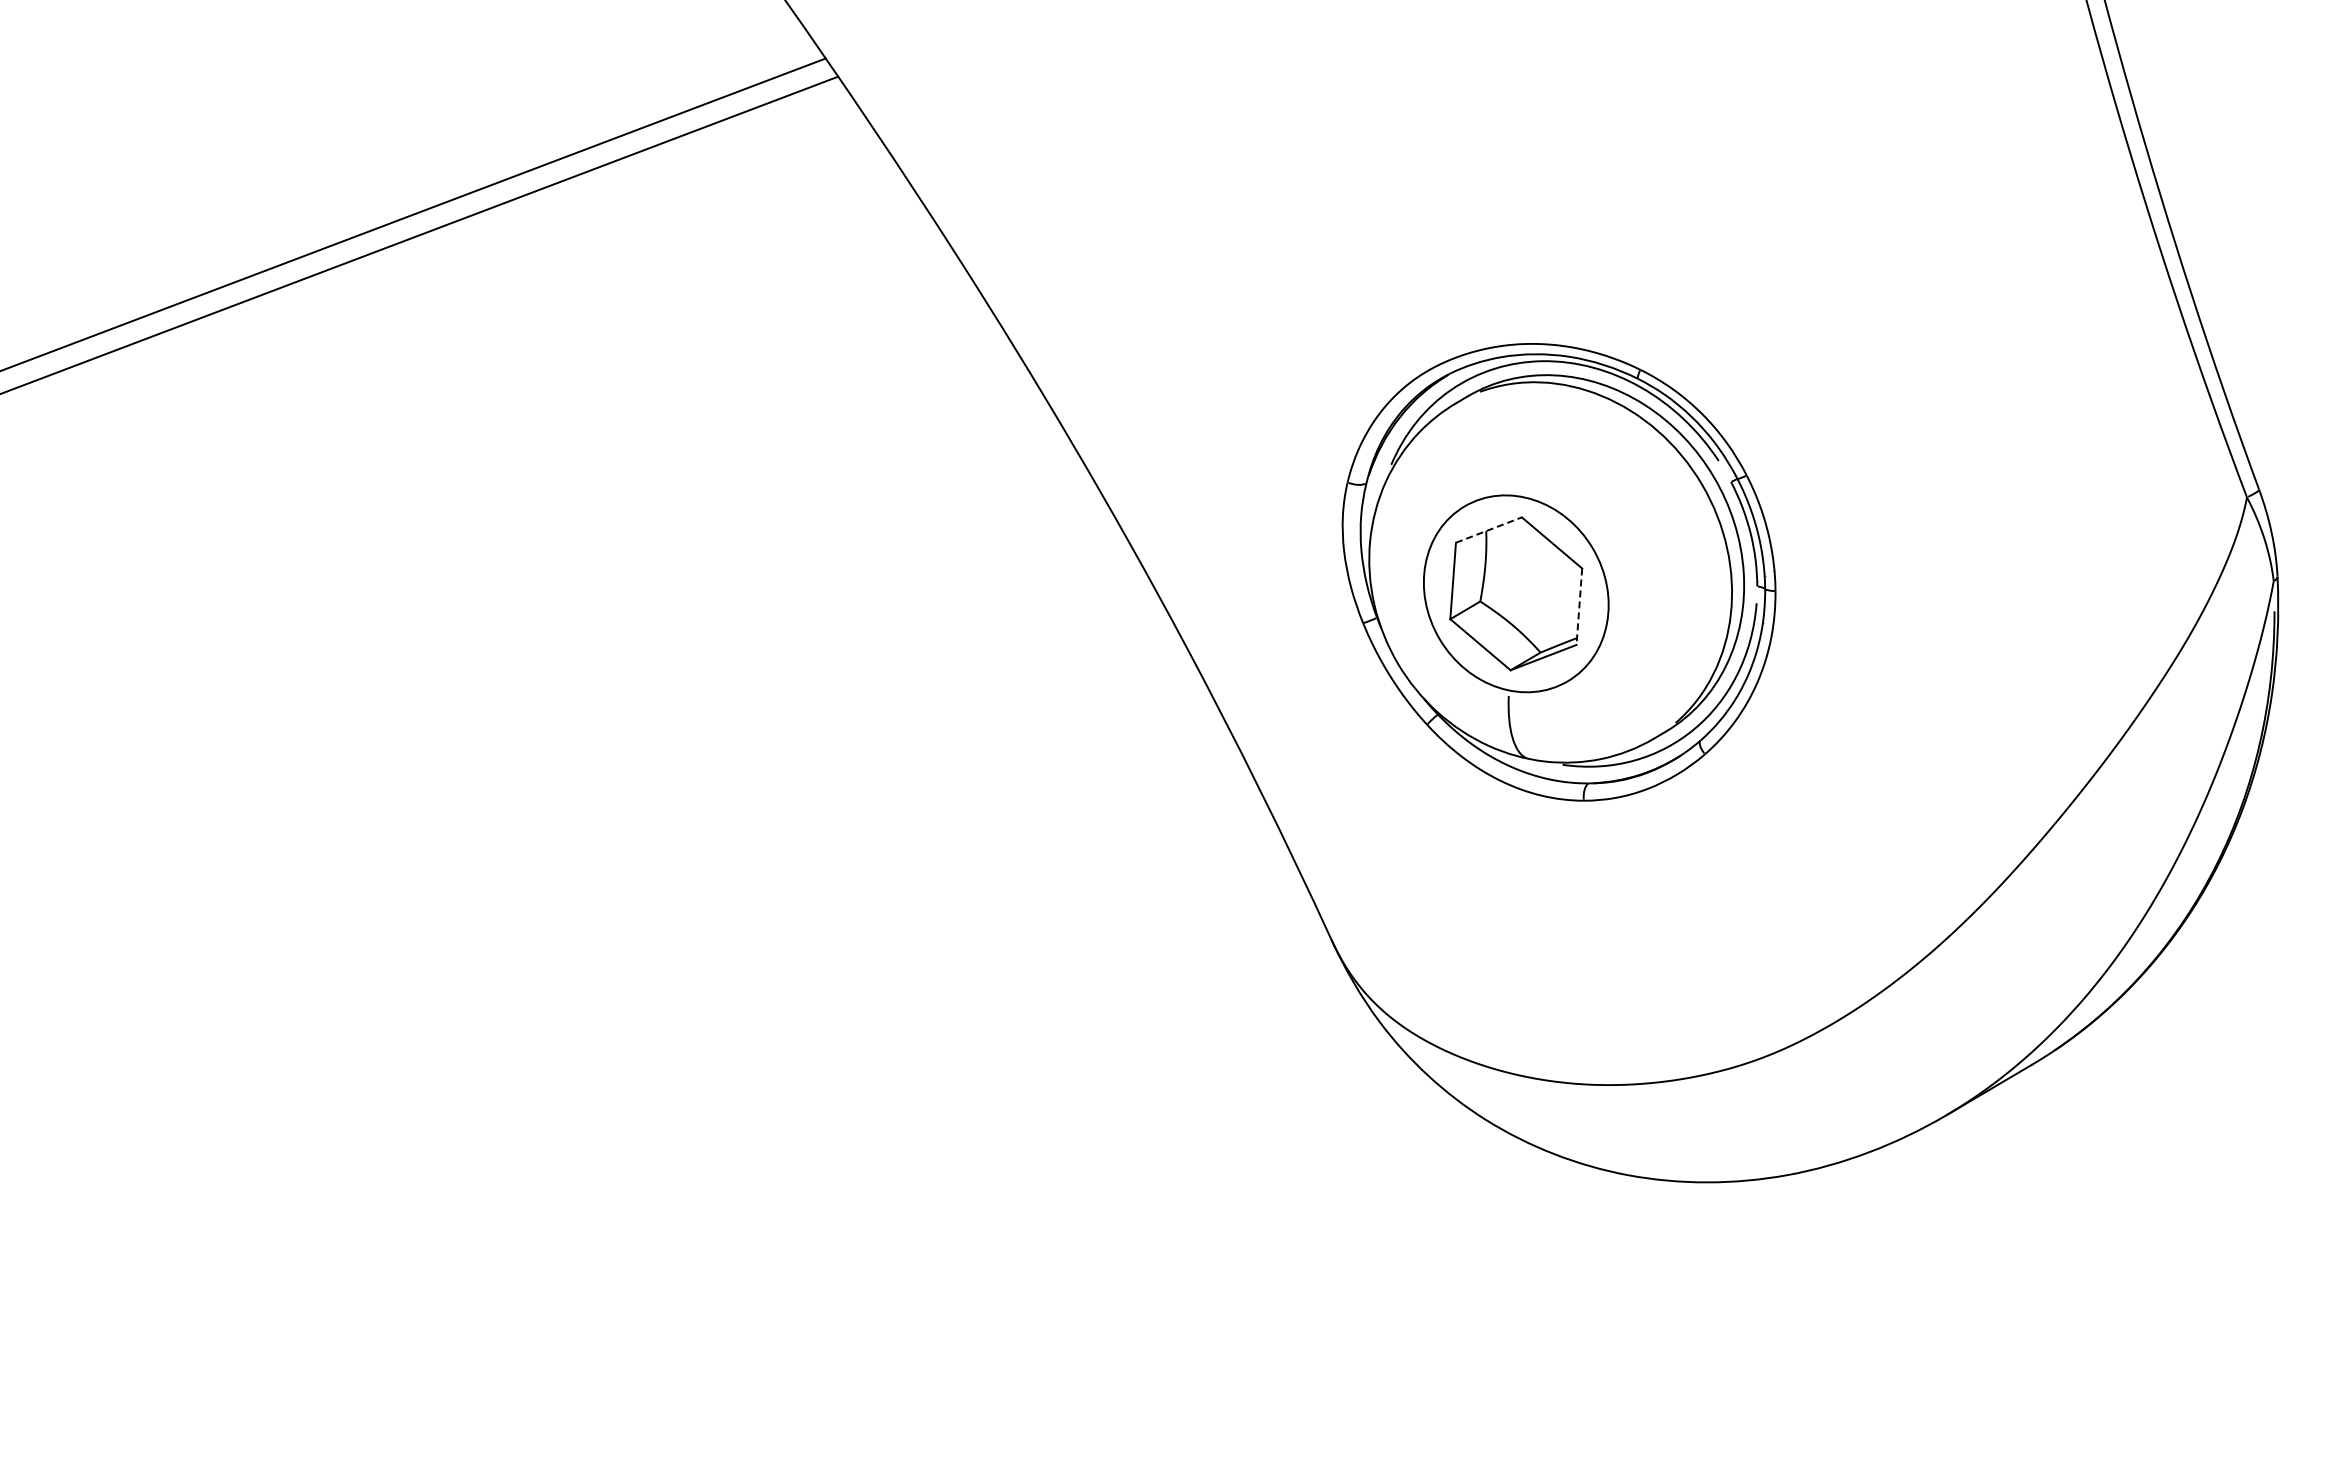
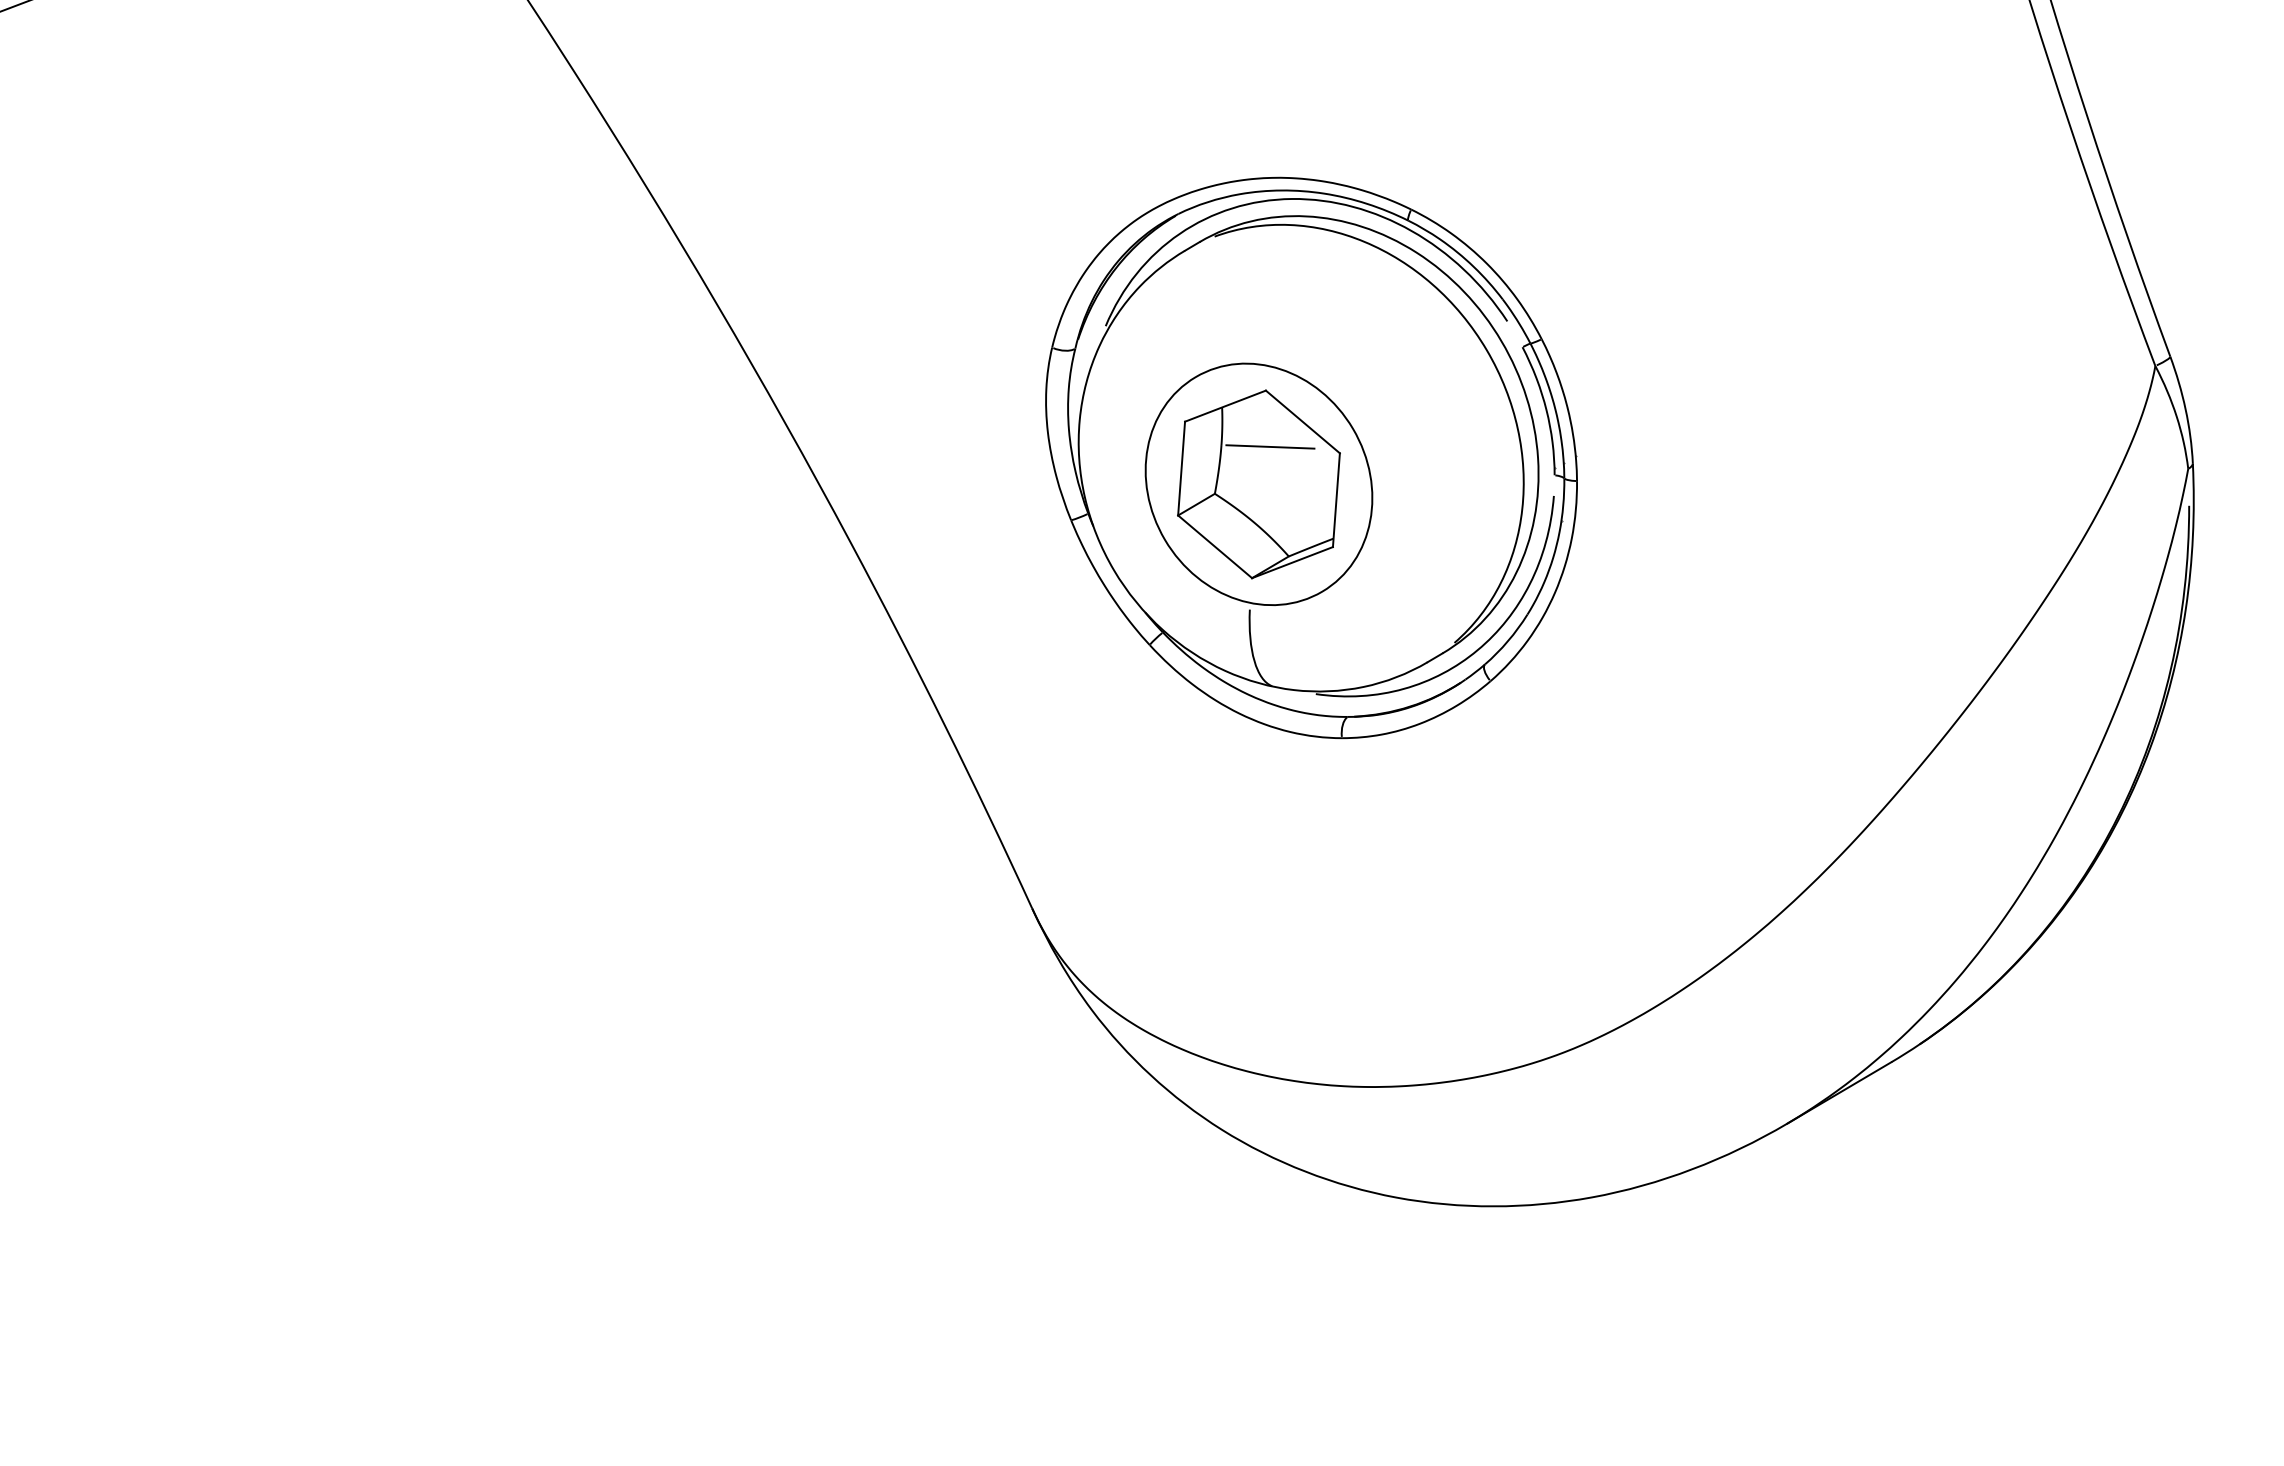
line: (1489, 529) -> (1226, 405), dashed -> solid
line: (1525, 562) -> (1270, 445), added
line: (1579, 607) -> (1336, 501), dashed -> solid

